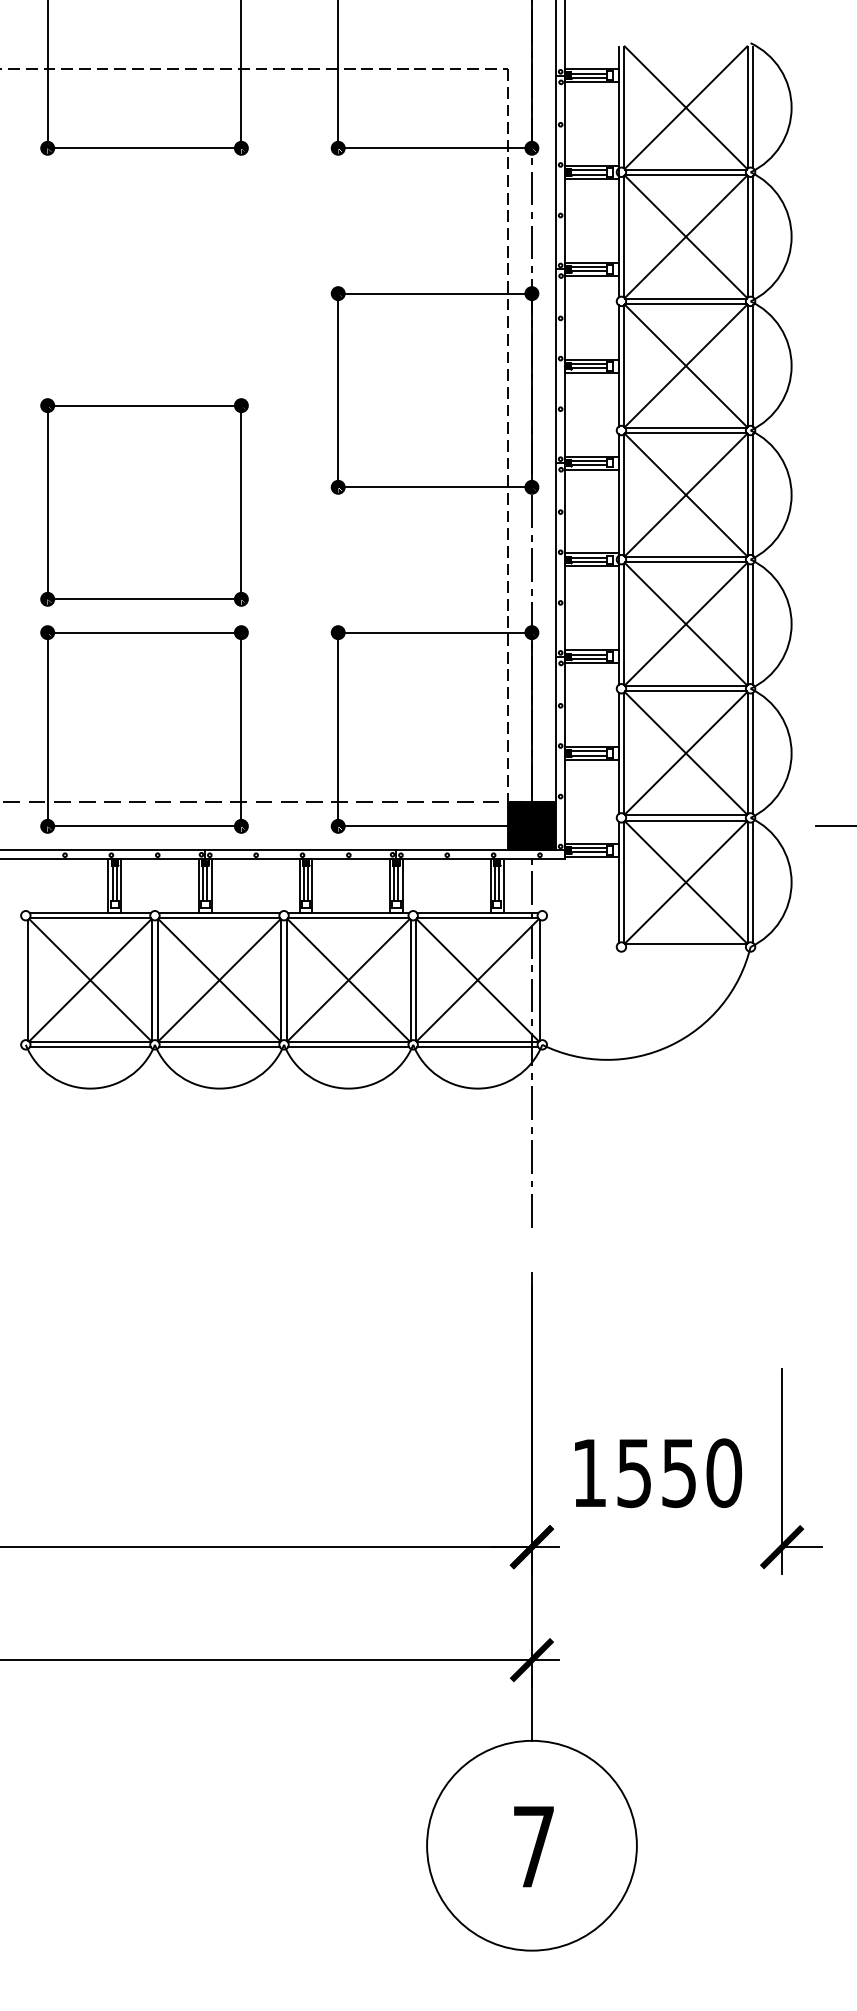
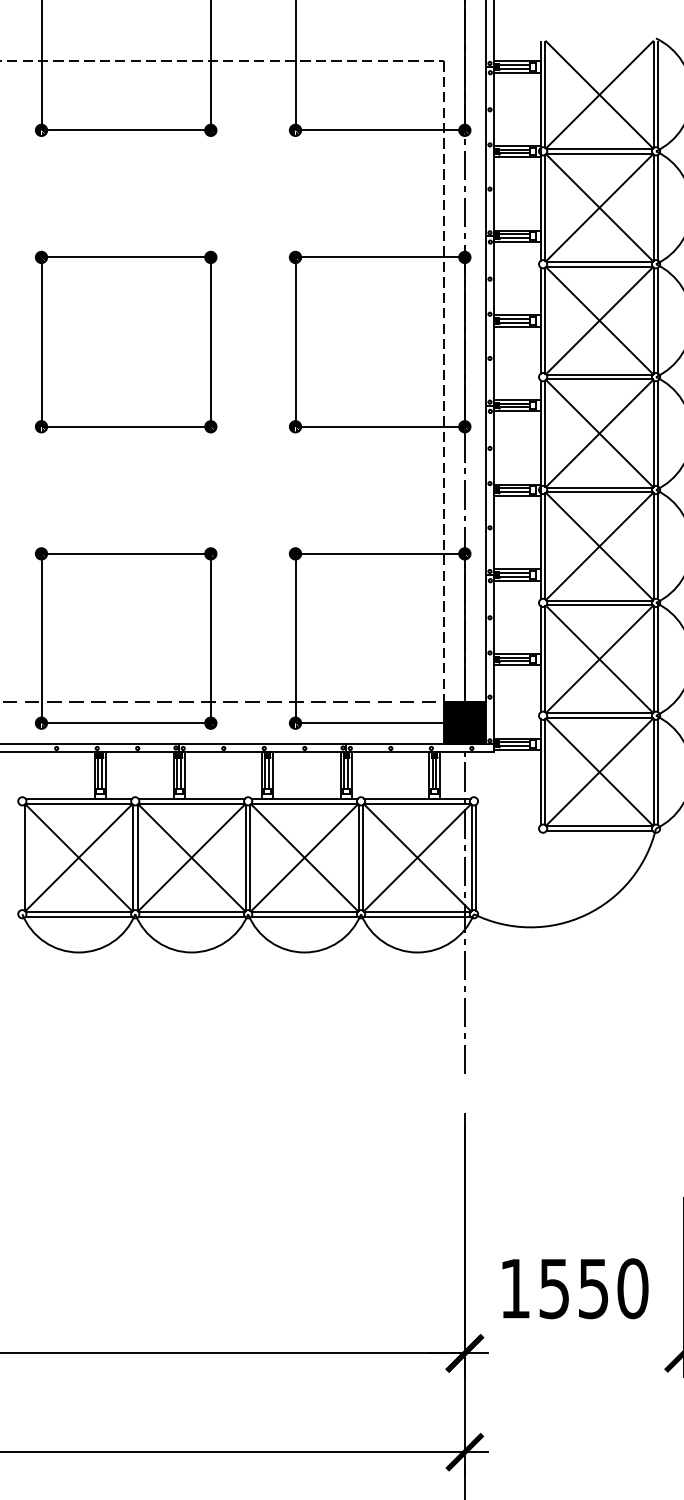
part: (144, 502) -> (126, 342), moved
line: (685, 949) -> (599, 830), added
line: (544, 979) -> (475, 857), added

